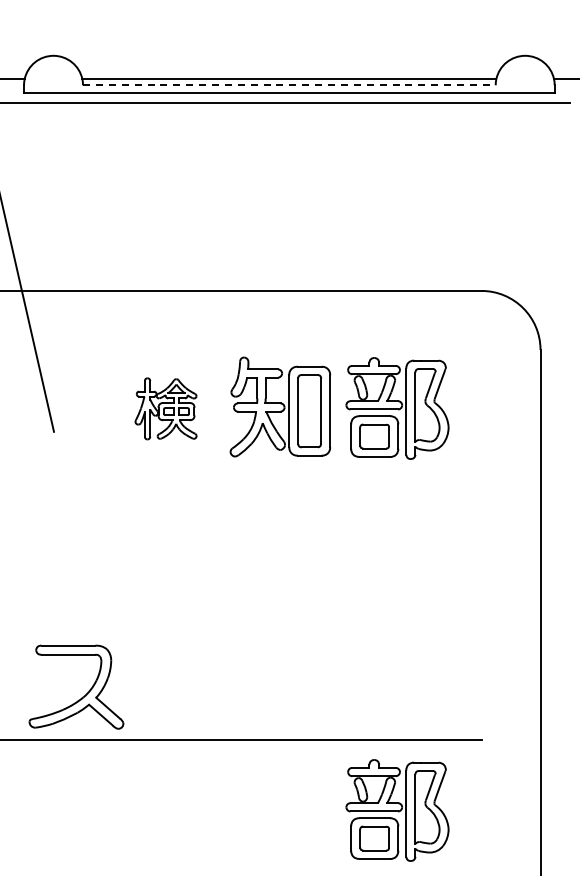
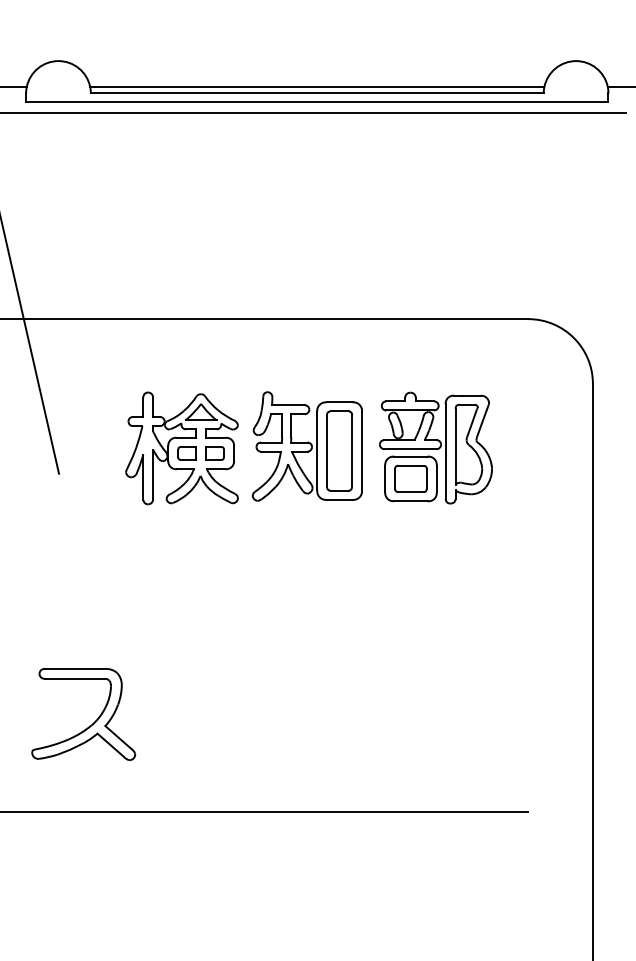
line: (289, 85) -> (317, 93), dashed -> solid
part: (165, 408) -> (181, 448), size x1.67
part: (82, 696) -> (90, 724), moved
part: (397, 810) -> (435, 889), removed

